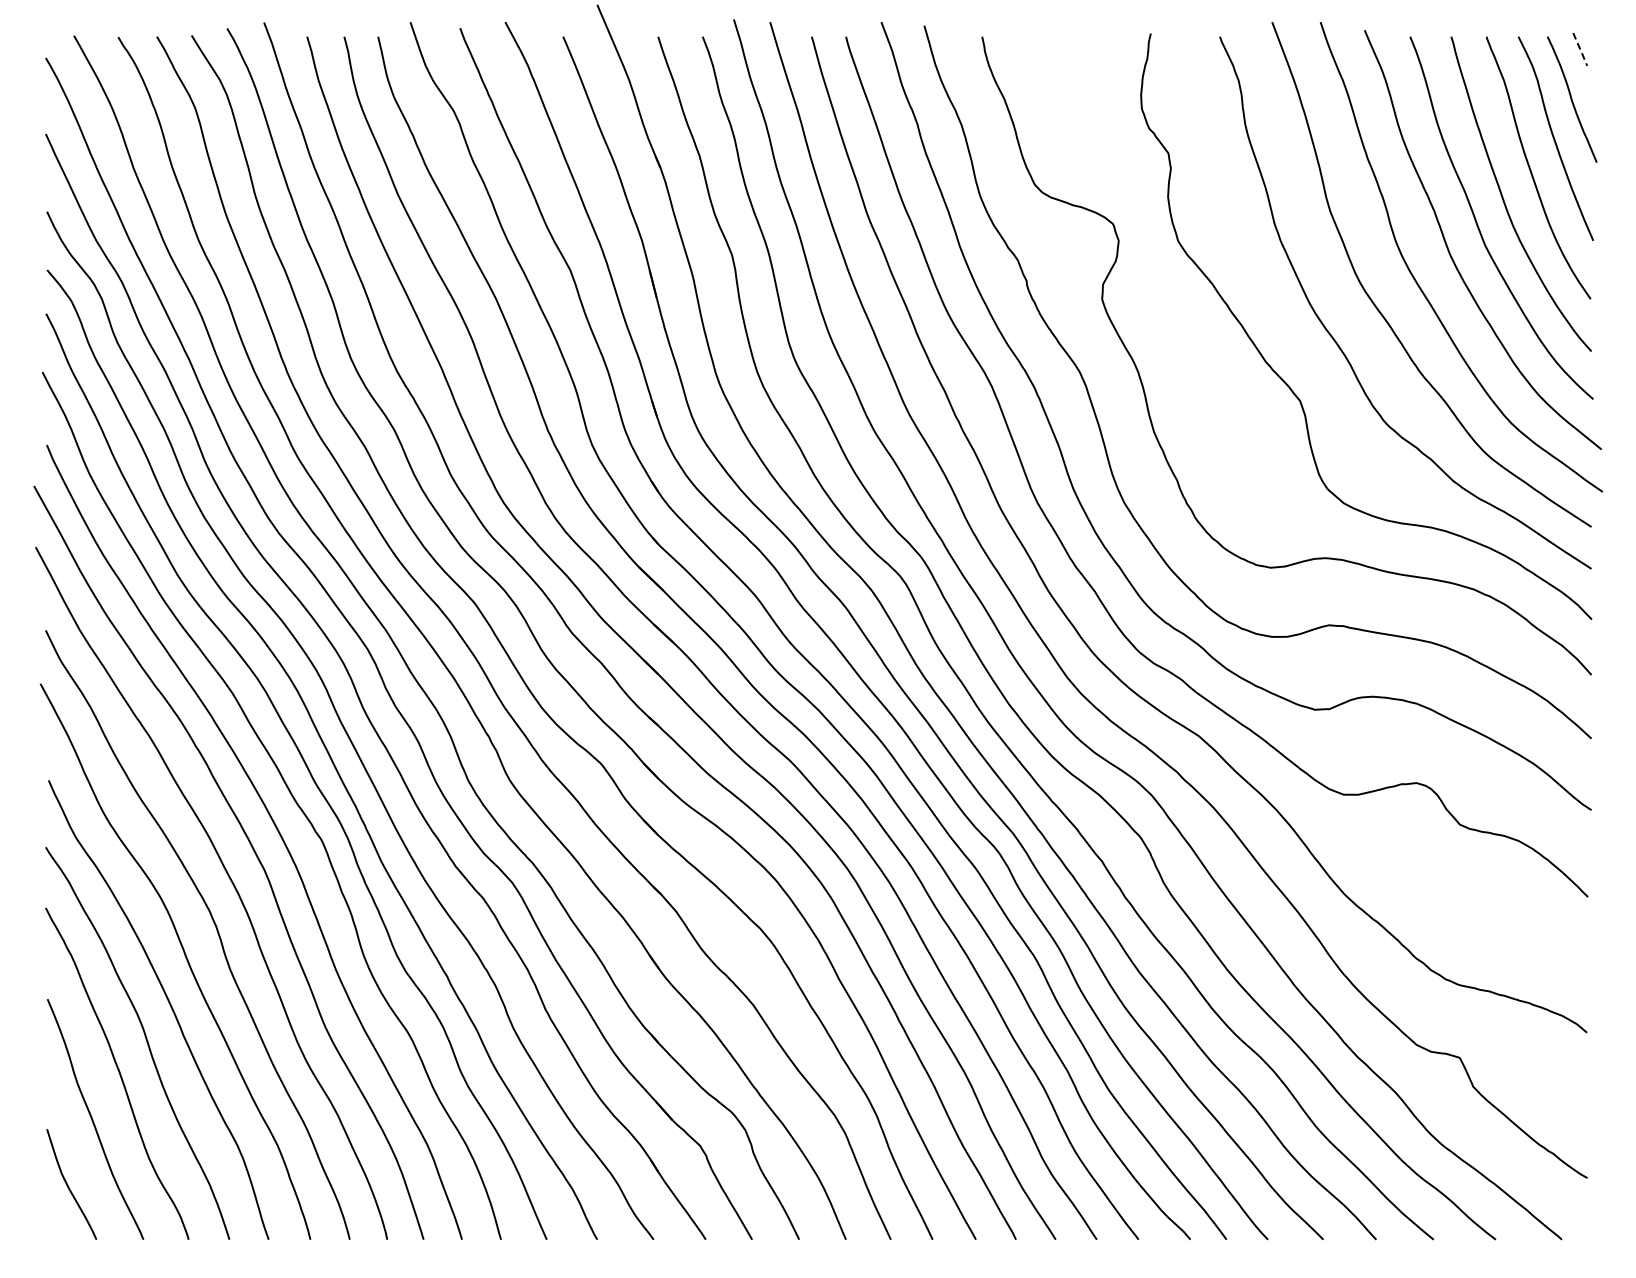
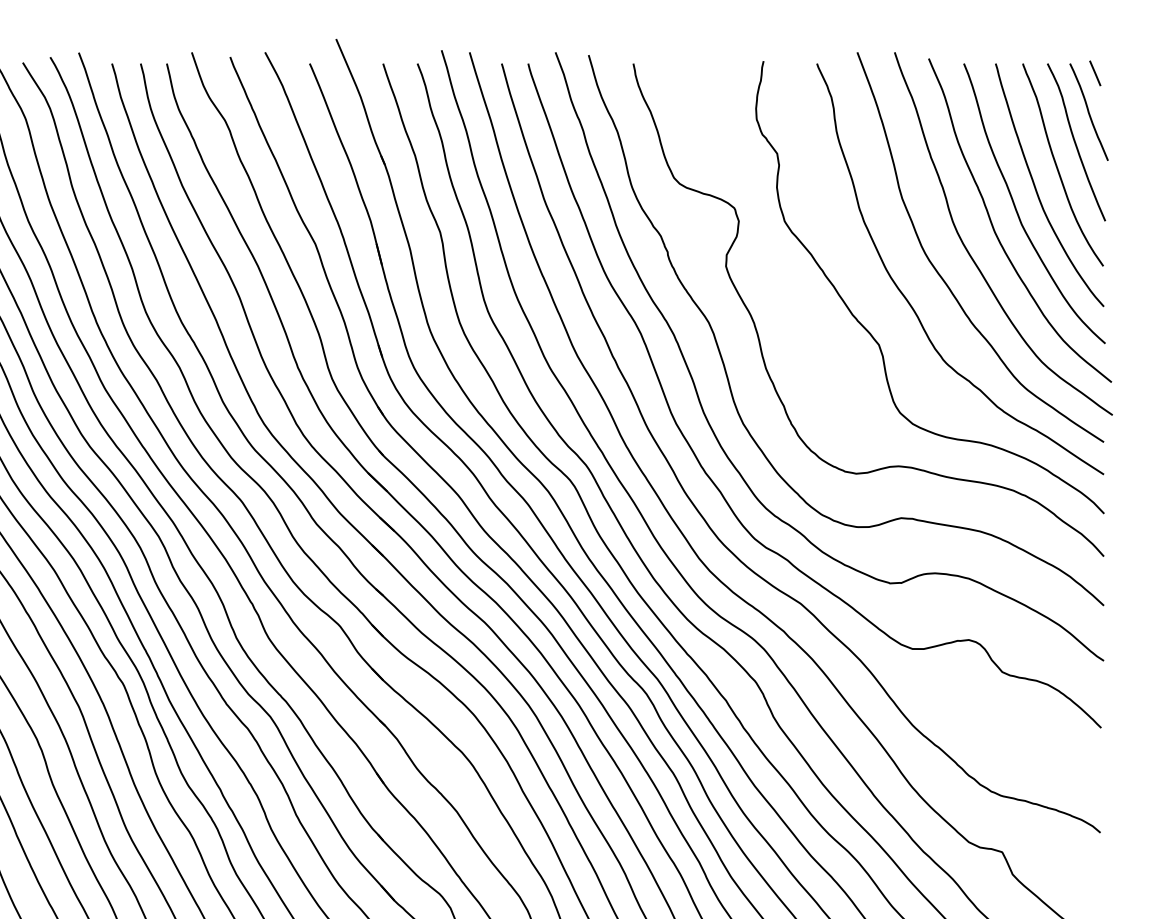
line: (1580, 50) -> (1095, 74), dashed -> solid

